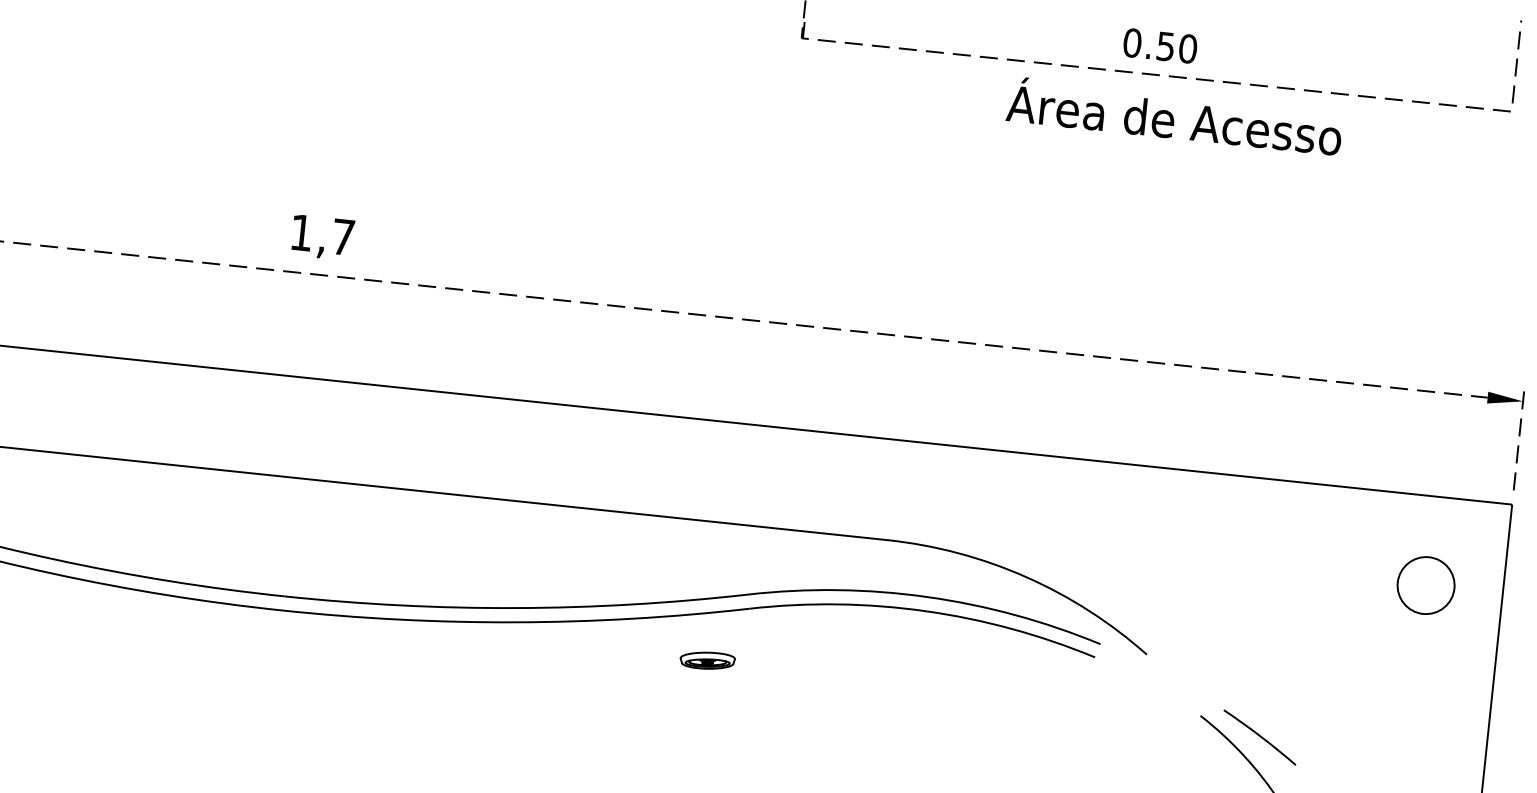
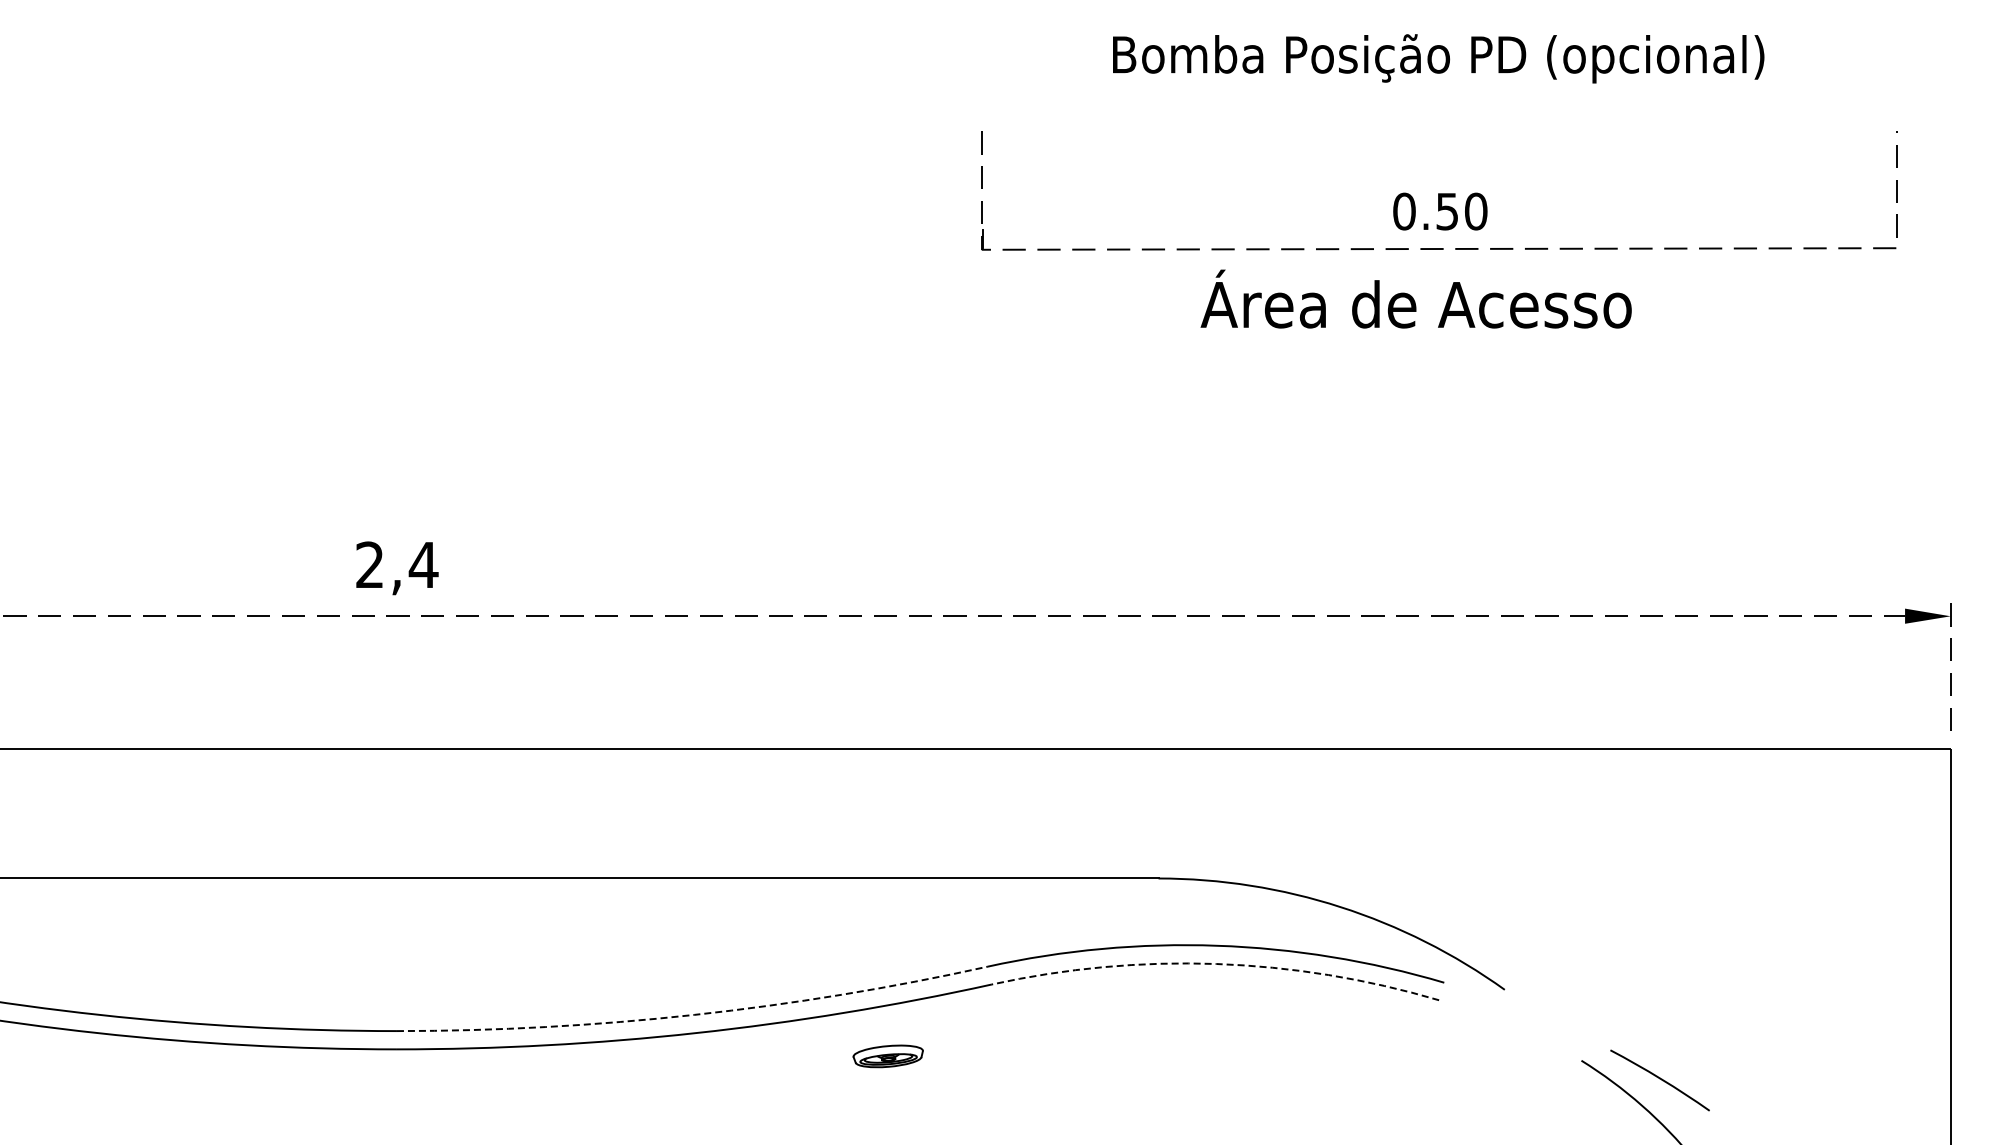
text: (1174, 115) -> (1415, 298), moved
text: (323, 234) -> (397, 564), 1,7 -> 2,4
circle: (1425, 584) -> (1851, 863), removed
arc: (516, 607) -> (694, 1014), solid -> dashed
arc: (925, 611) -> (1216, 964), solid -> dashed
part: (707, 660) -> (887, 1056), moved

